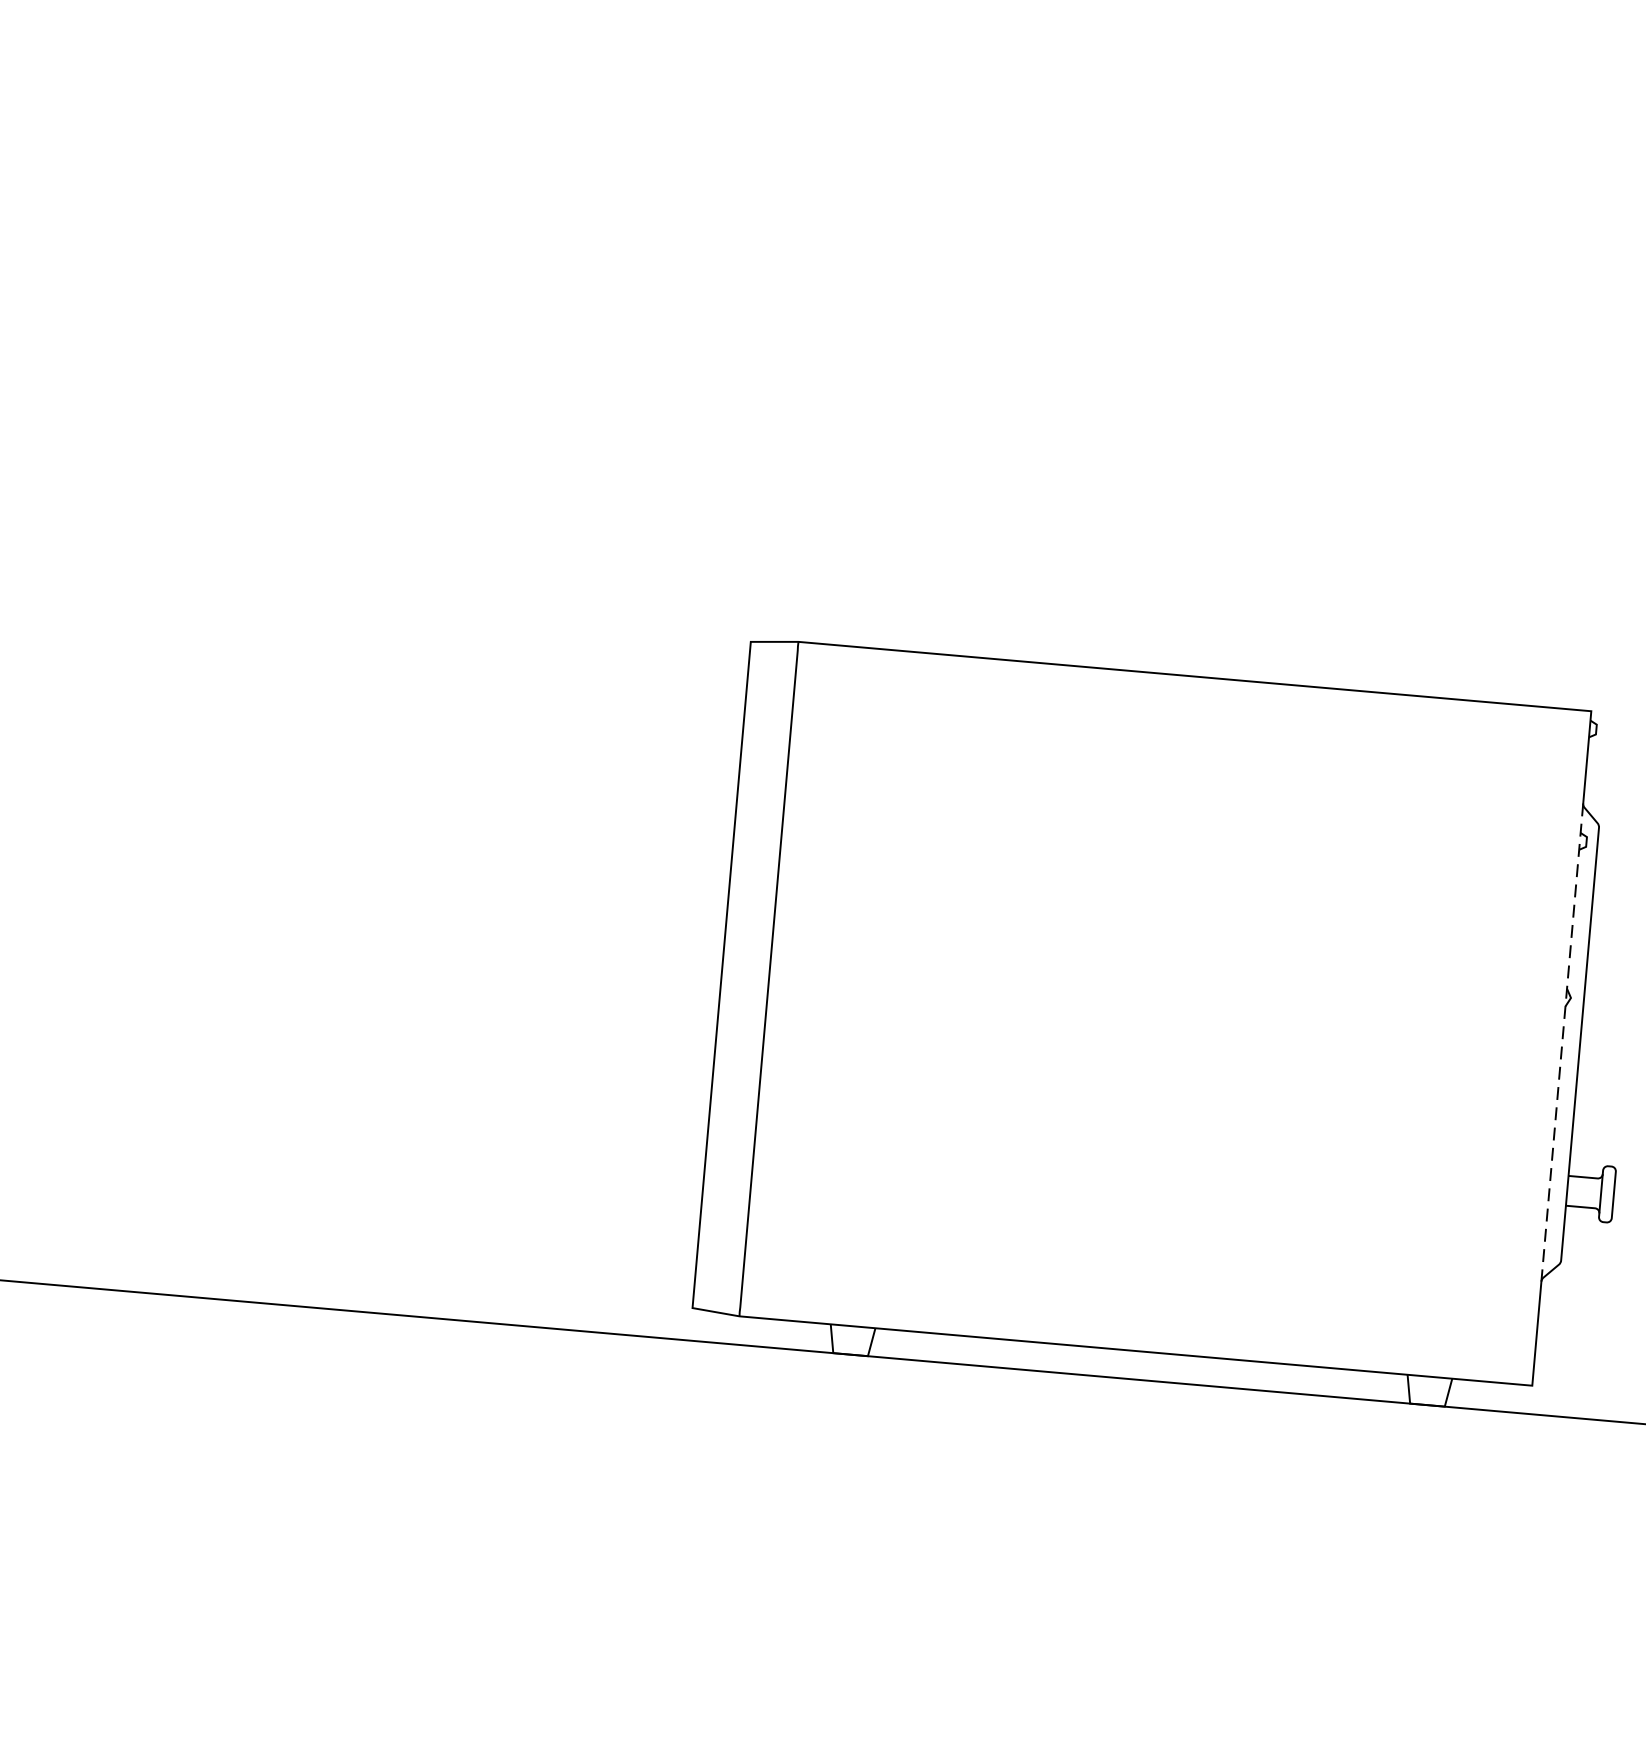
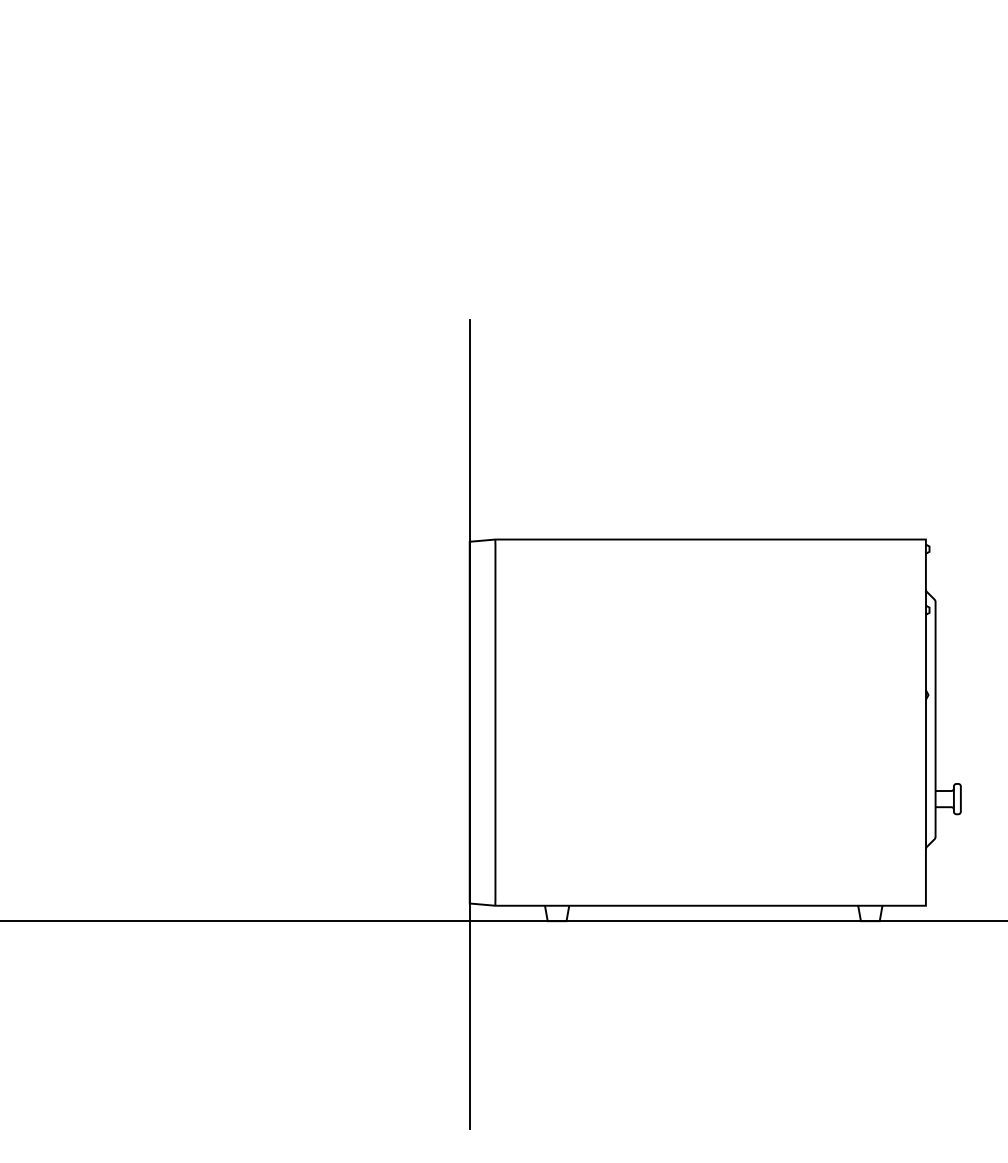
line: (720, 978) -> (469, 724), added
line: (1561, 1042) -> (925, 719), dashed -> solid

